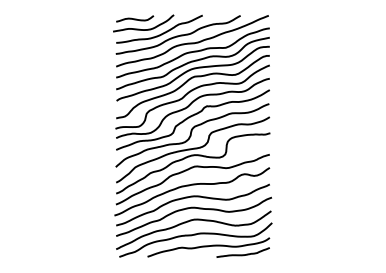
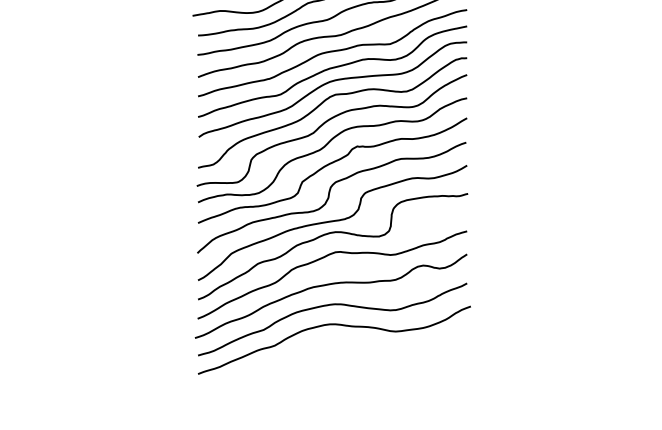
part: (194, 233) -> (335, 369), removed

